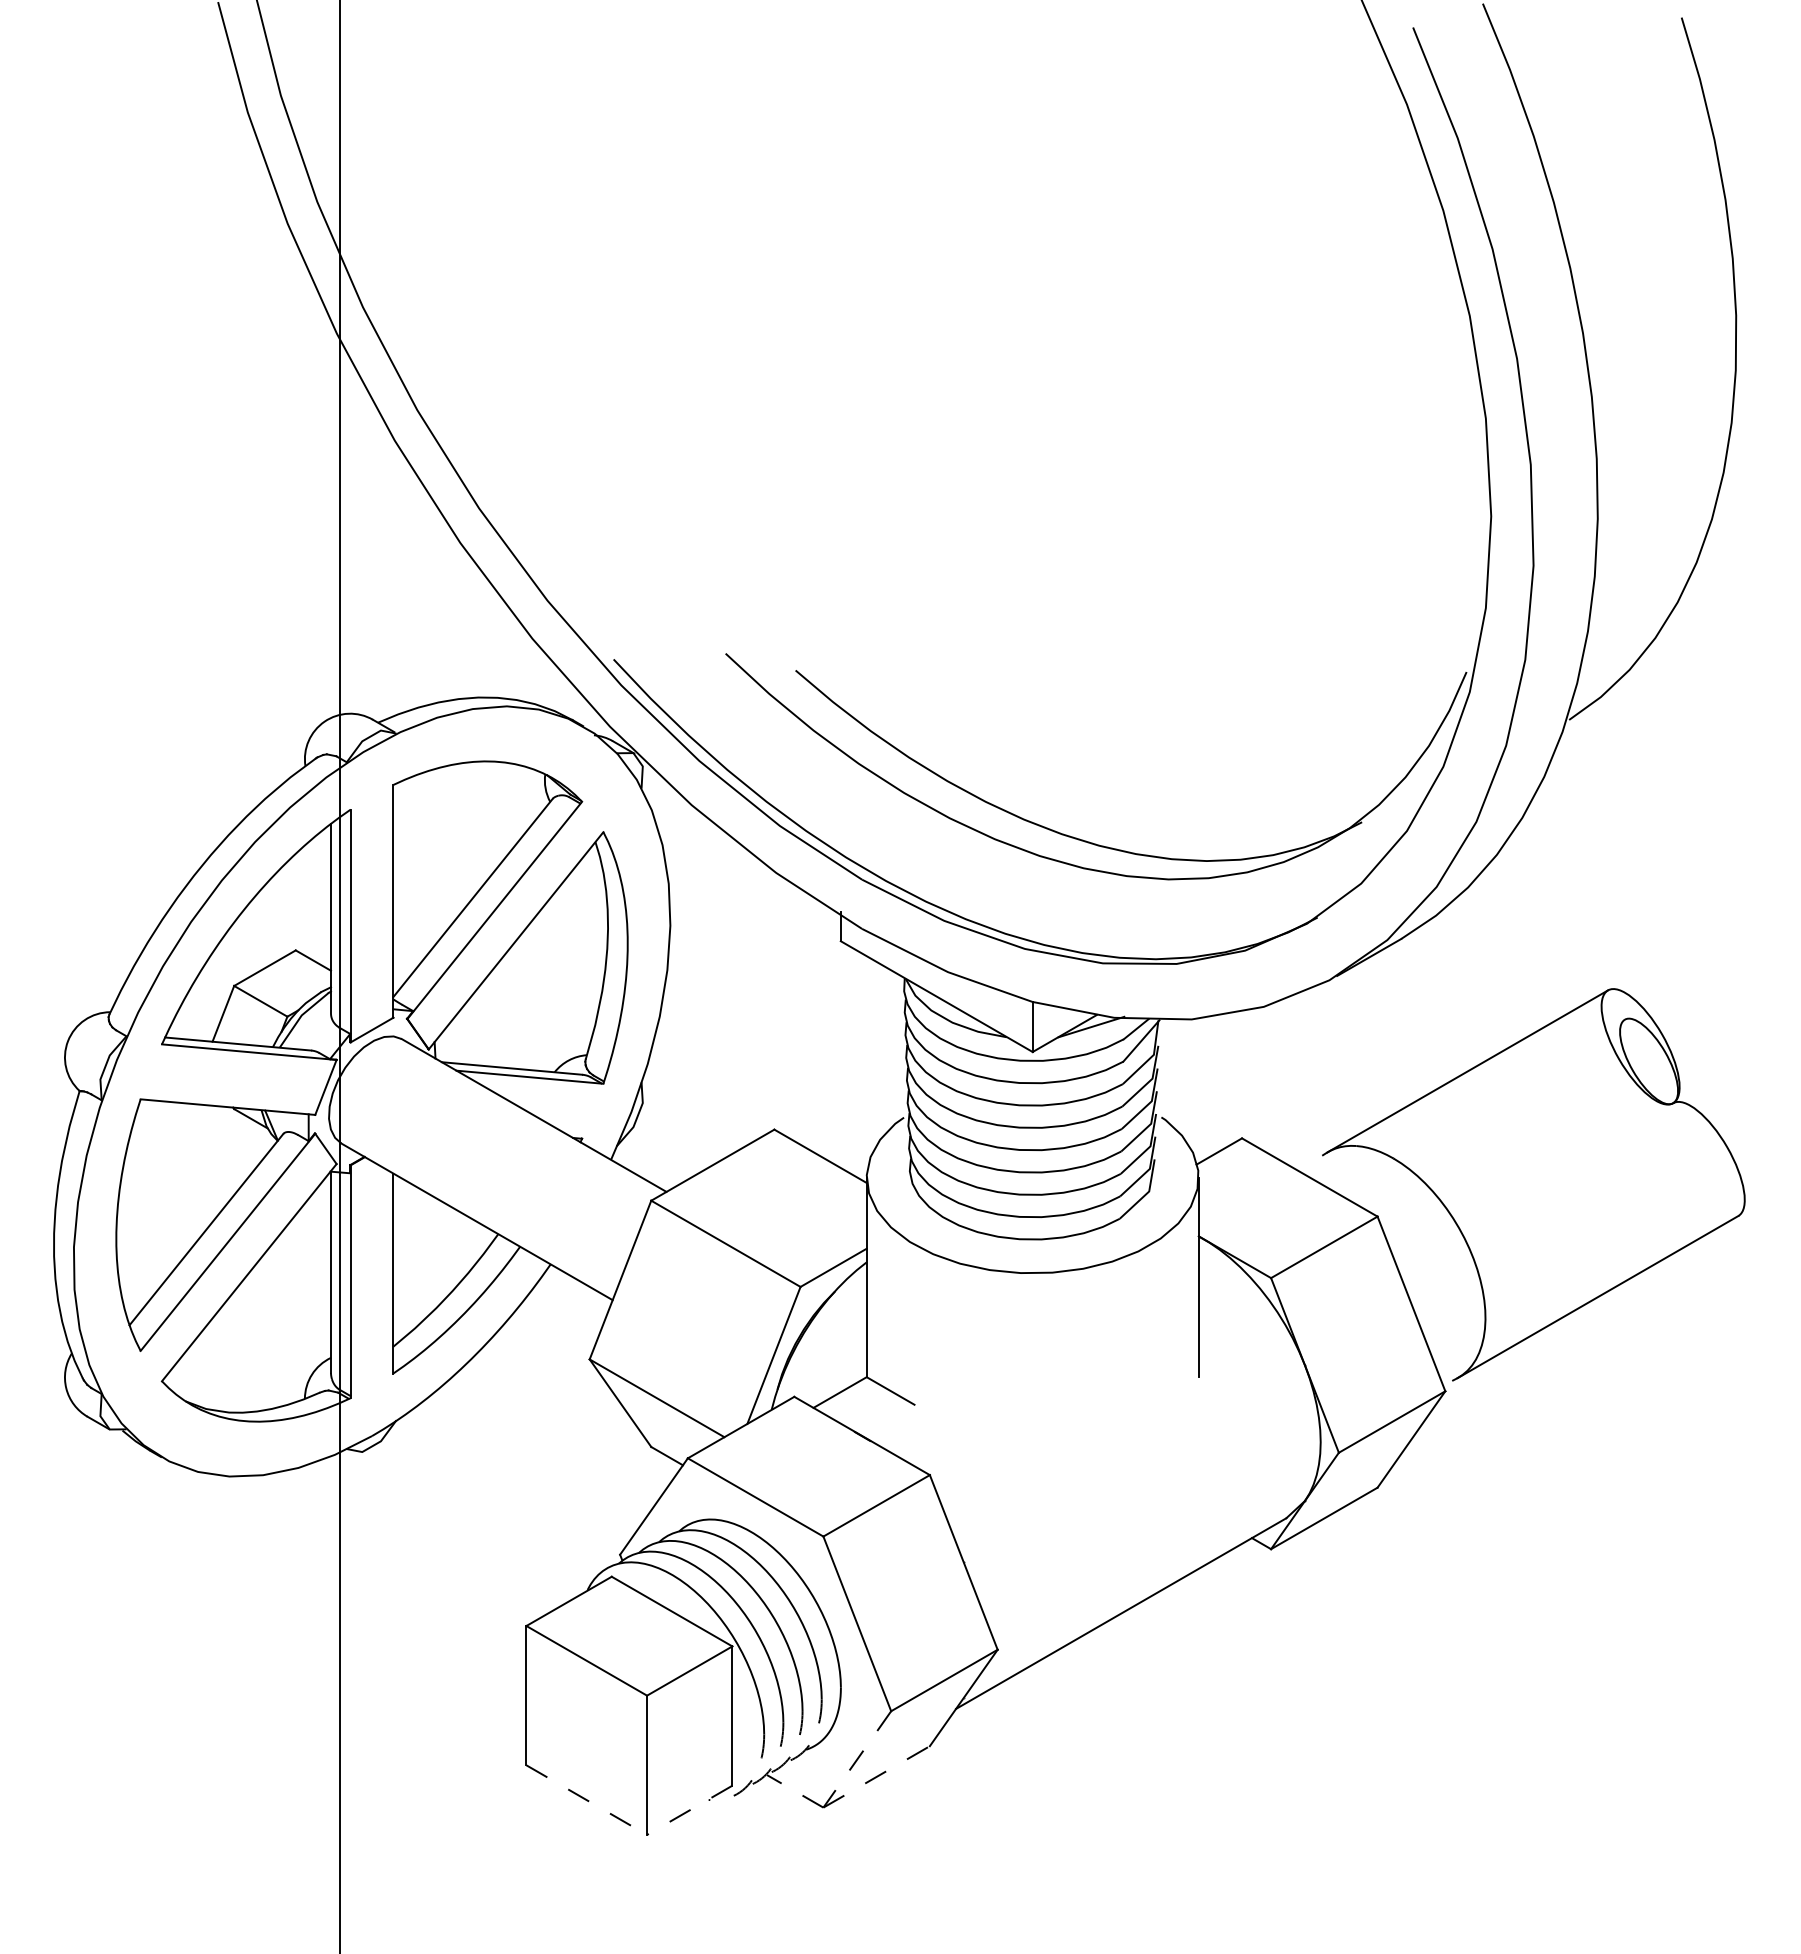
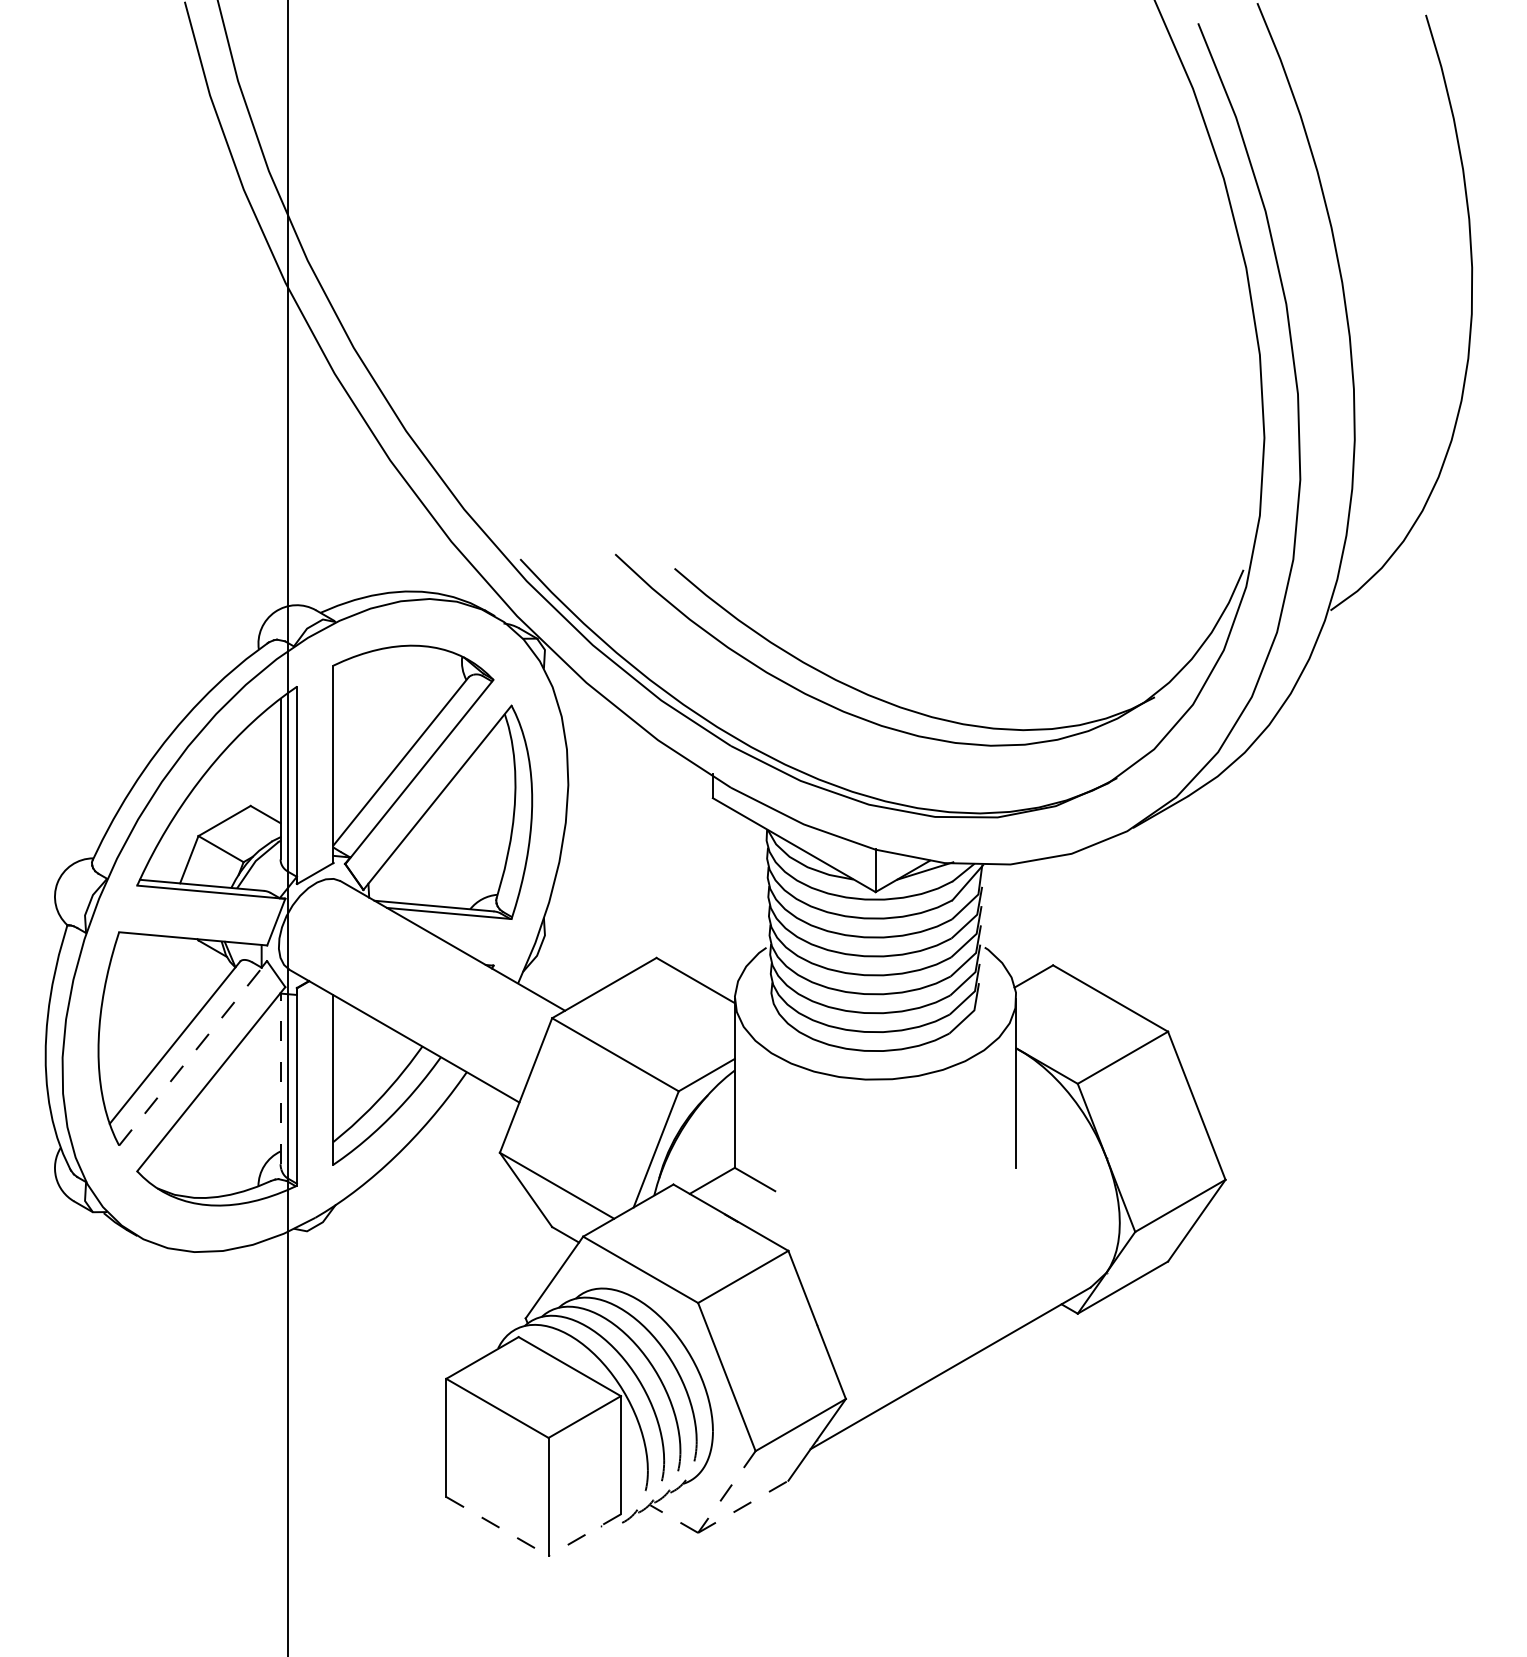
part: (1533, 1184) -> (1300, 1004), removed
line: (228, 1241) -> (193, 1052), solid -> dashed
line: (331, 1272) -> (280, 1079), solid -> dashed

